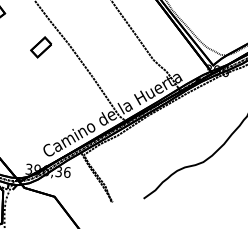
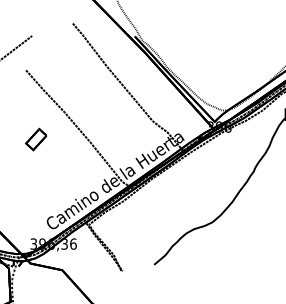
part: (41, 47) -> (36, 139), moved

